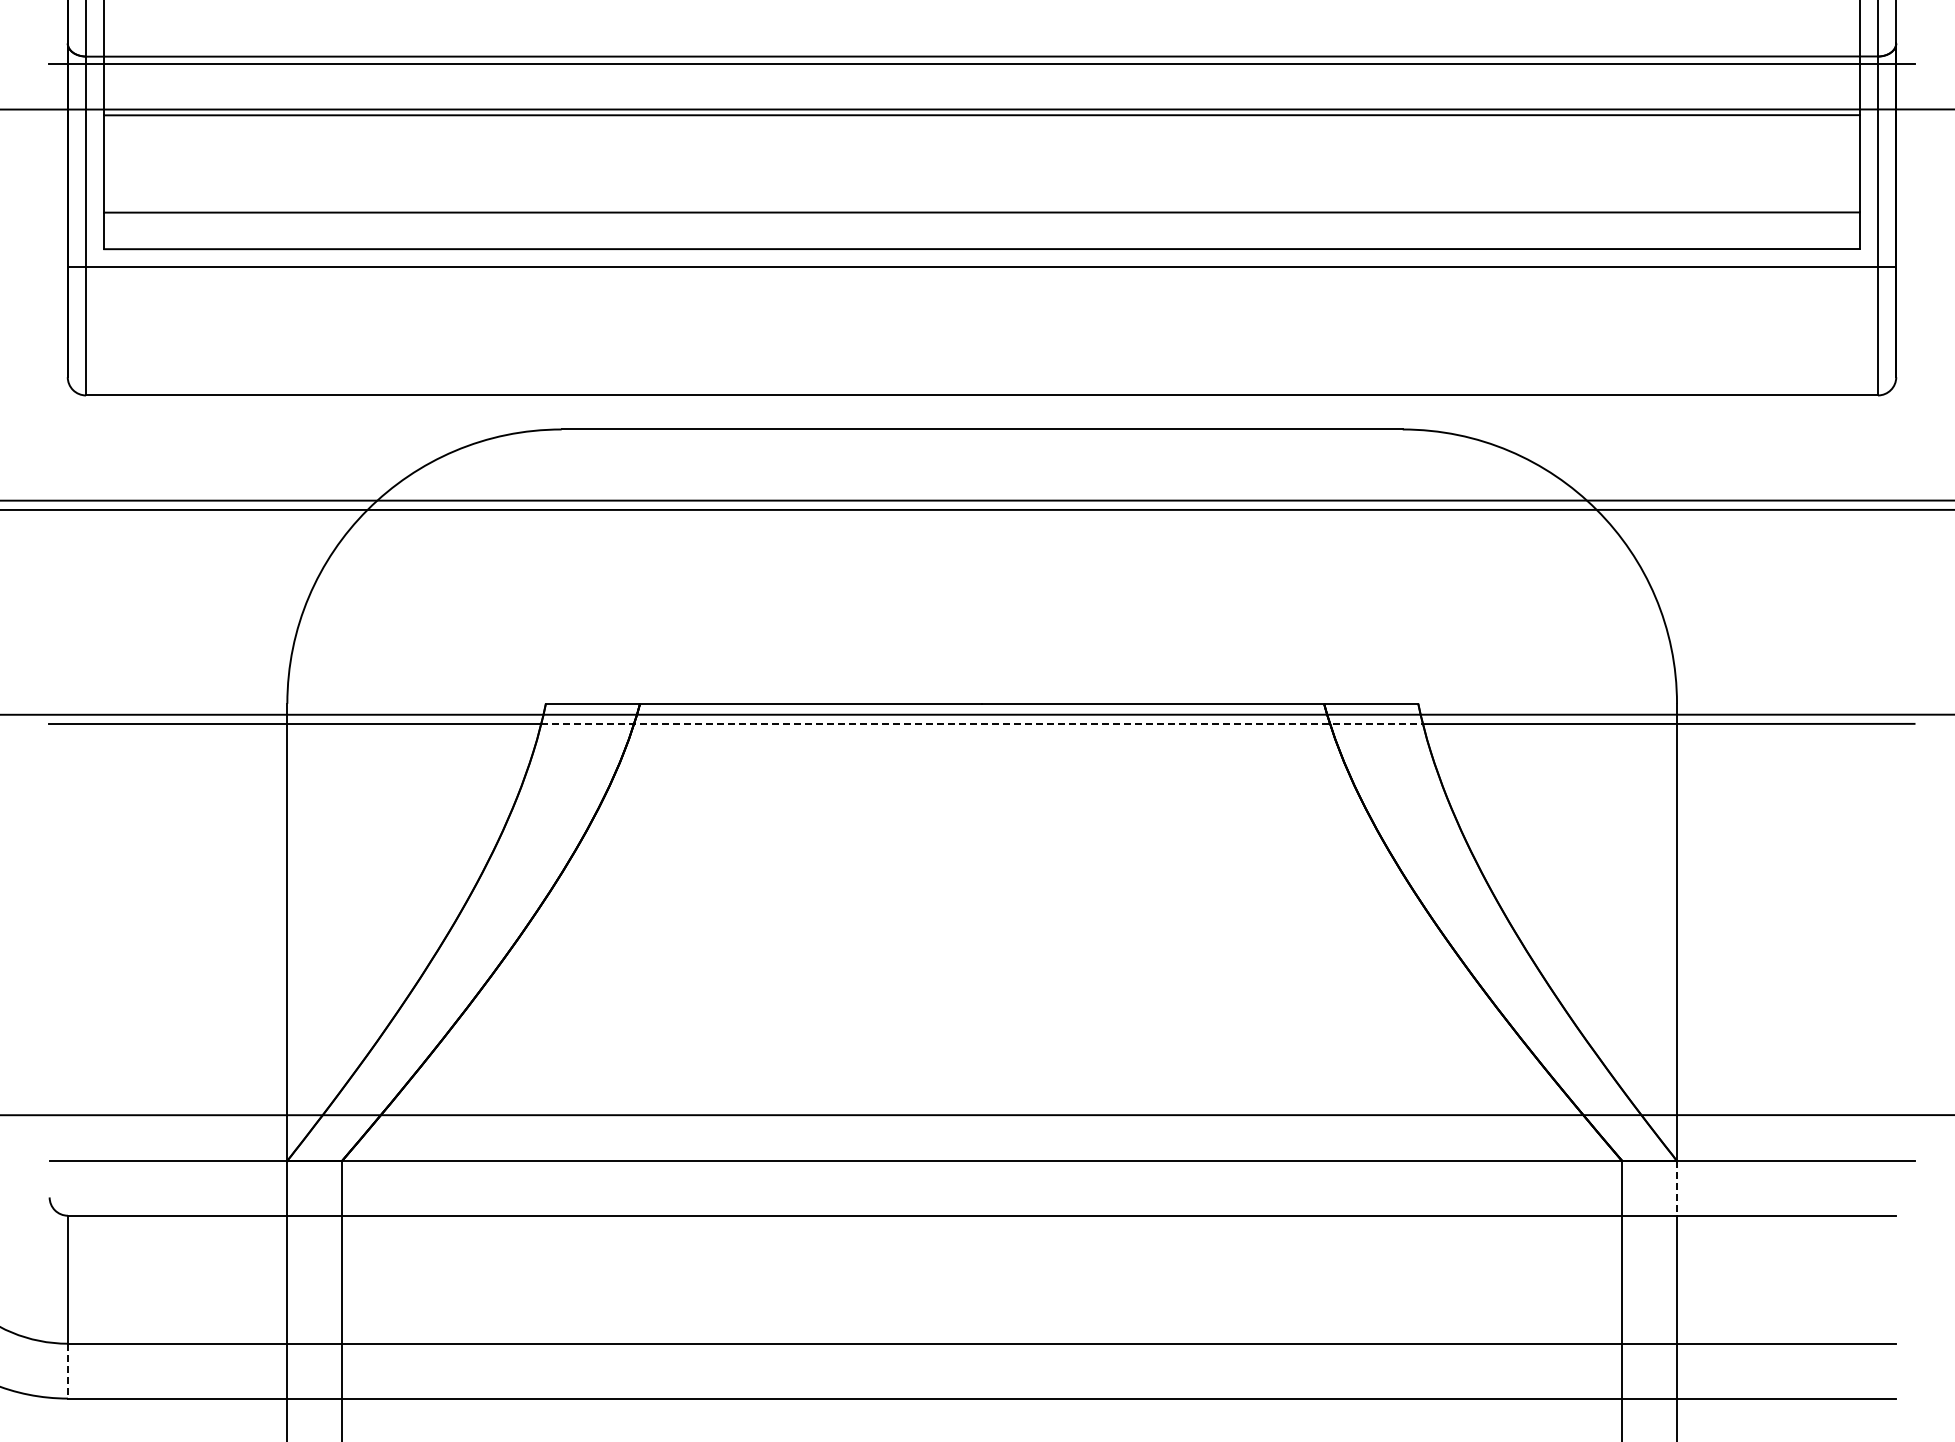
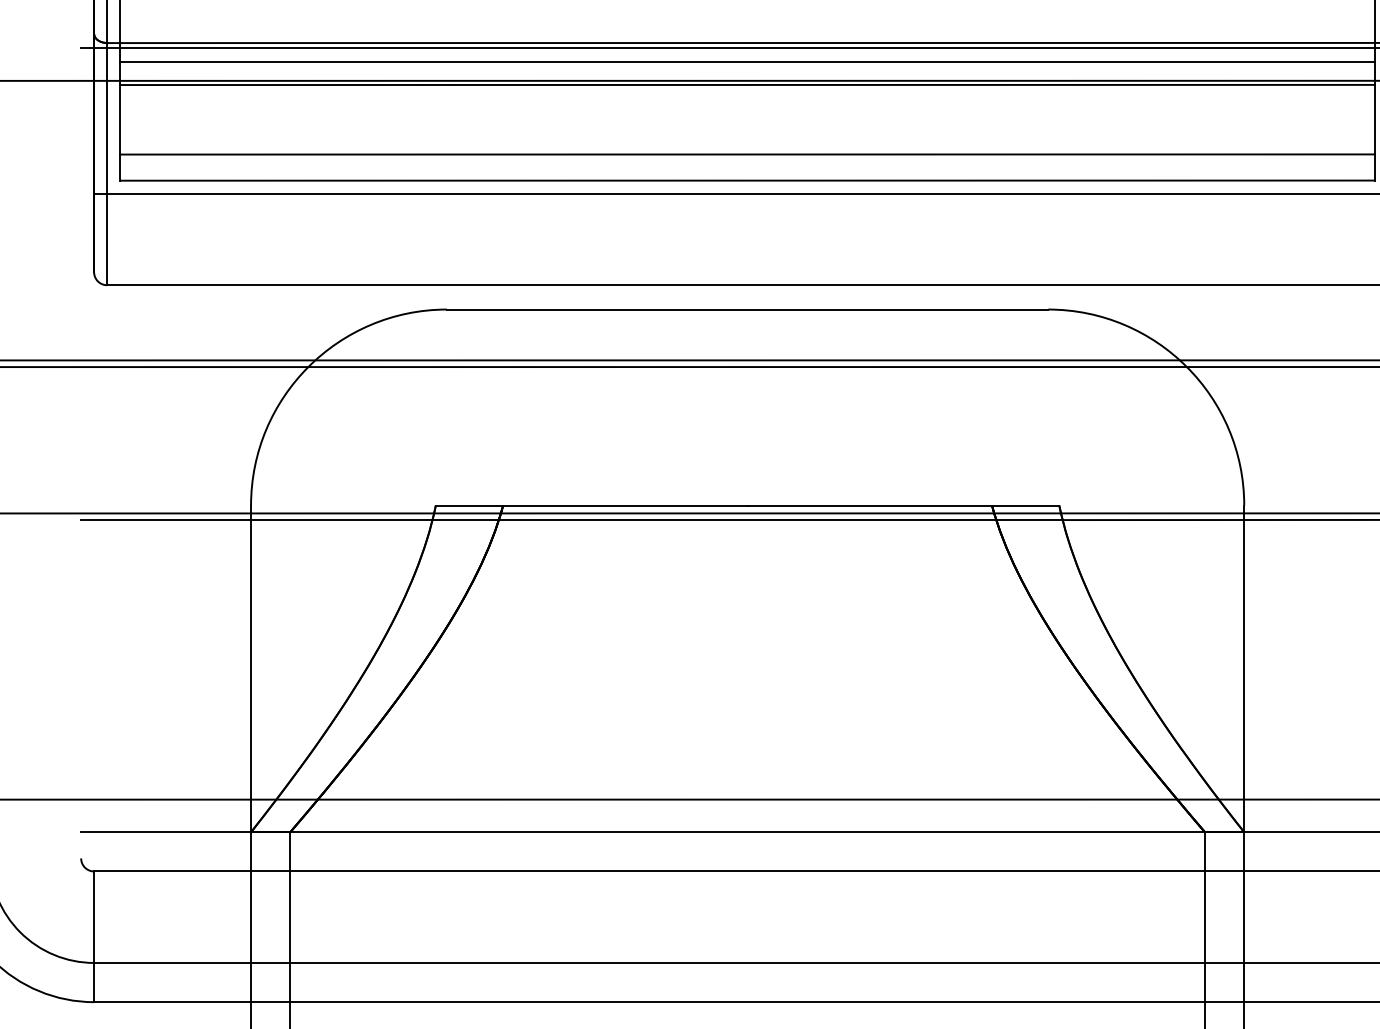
line: (981, 83) -> (747, 62), added
line: (982, 724) -> (747, 520), dashed -> solid
line: (1677, 1188) -> (1244, 852), dashed -> solid
line: (67, 1371) -> (93, 982), dashed -> solid

